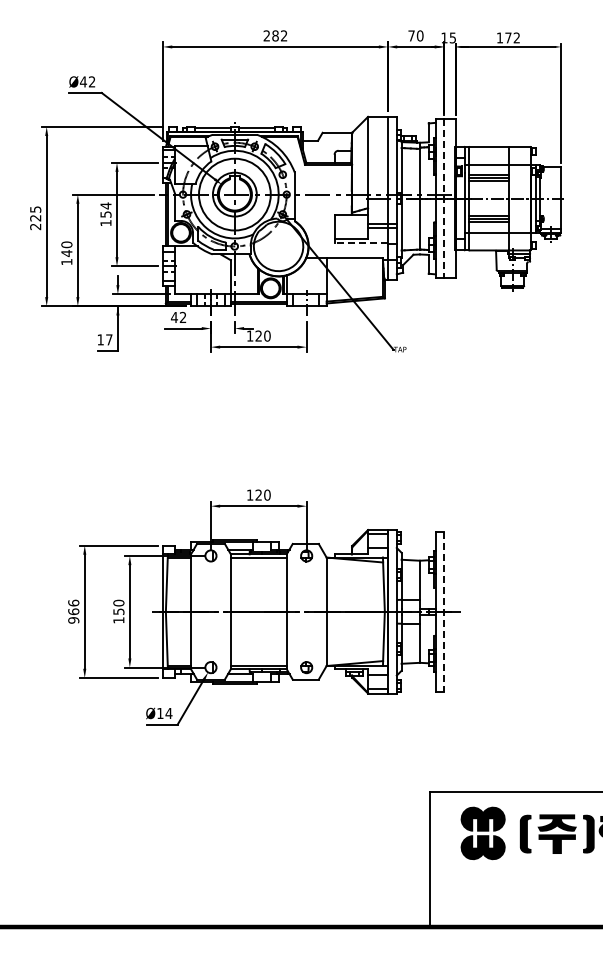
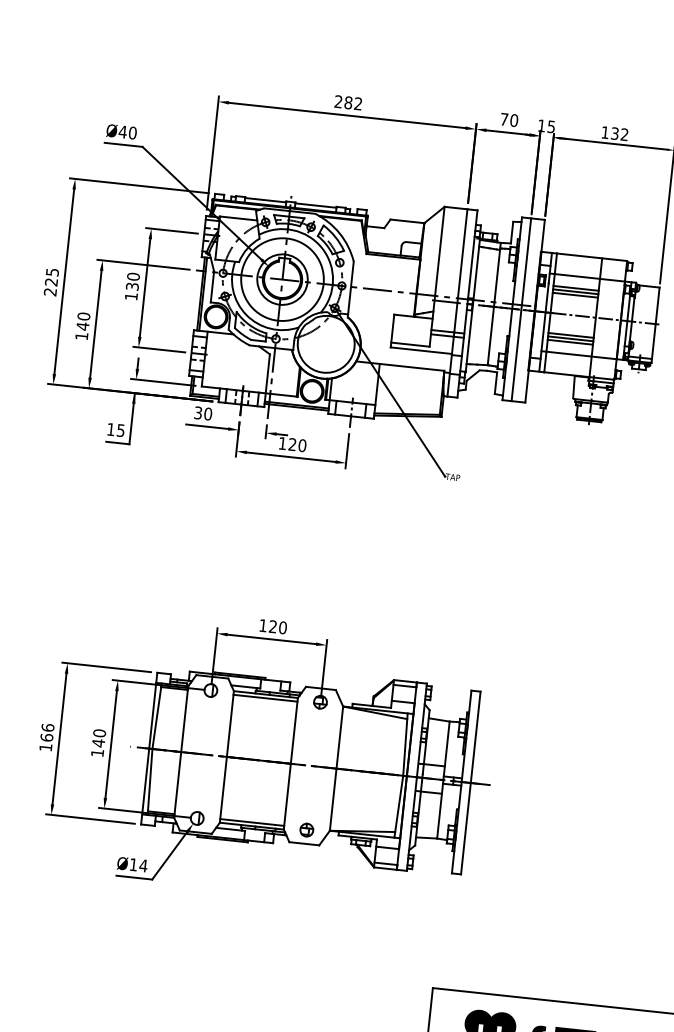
text: (508, 37) -> (615, 133), 172 -> 132
text: (91, 81) -> (132, 132), Ø42 -> Ø40
line: (443, 198) -> (520, 309), dashed -> solid
text: (105, 209) -> (132, 280), 154 -> 130
line: (361, 243) -> (421, 351), dashed -> solid
text: (178, 317) -> (202, 413), 42 -> 30
text: (109, 339) -> (121, 430), 17 -> 15
text: (118, 611) -> (98, 742), 150 -> 140
line: (443, 611) -> (470, 782), dashed -> solid
text: (73, 620) -> (45, 747), 966 -> 166

